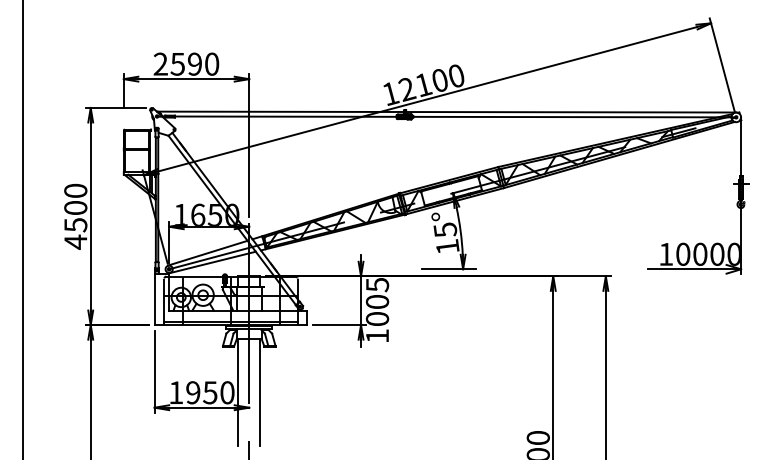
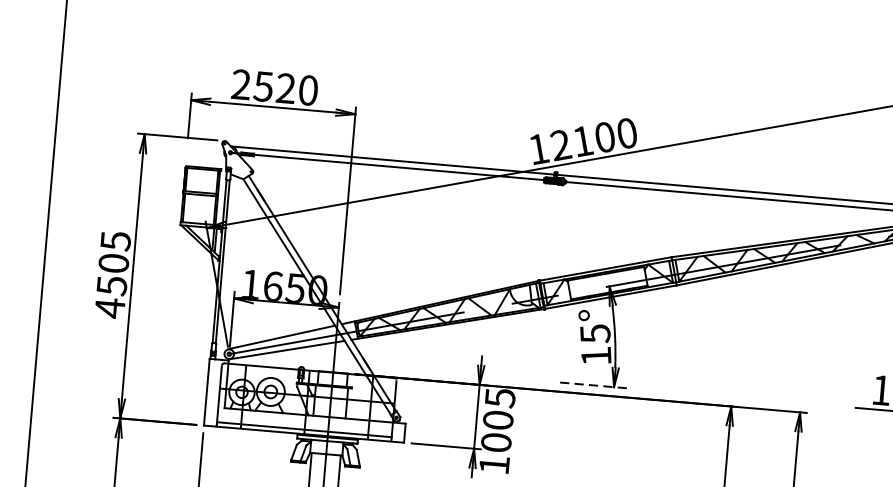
text: (194, 64) -> (285, 88), 2590 -> 2520
text: (75, 190) -> (115, 240), 4500 -> 4505
line: (449, 269) -> (596, 385), solid -> dashed

